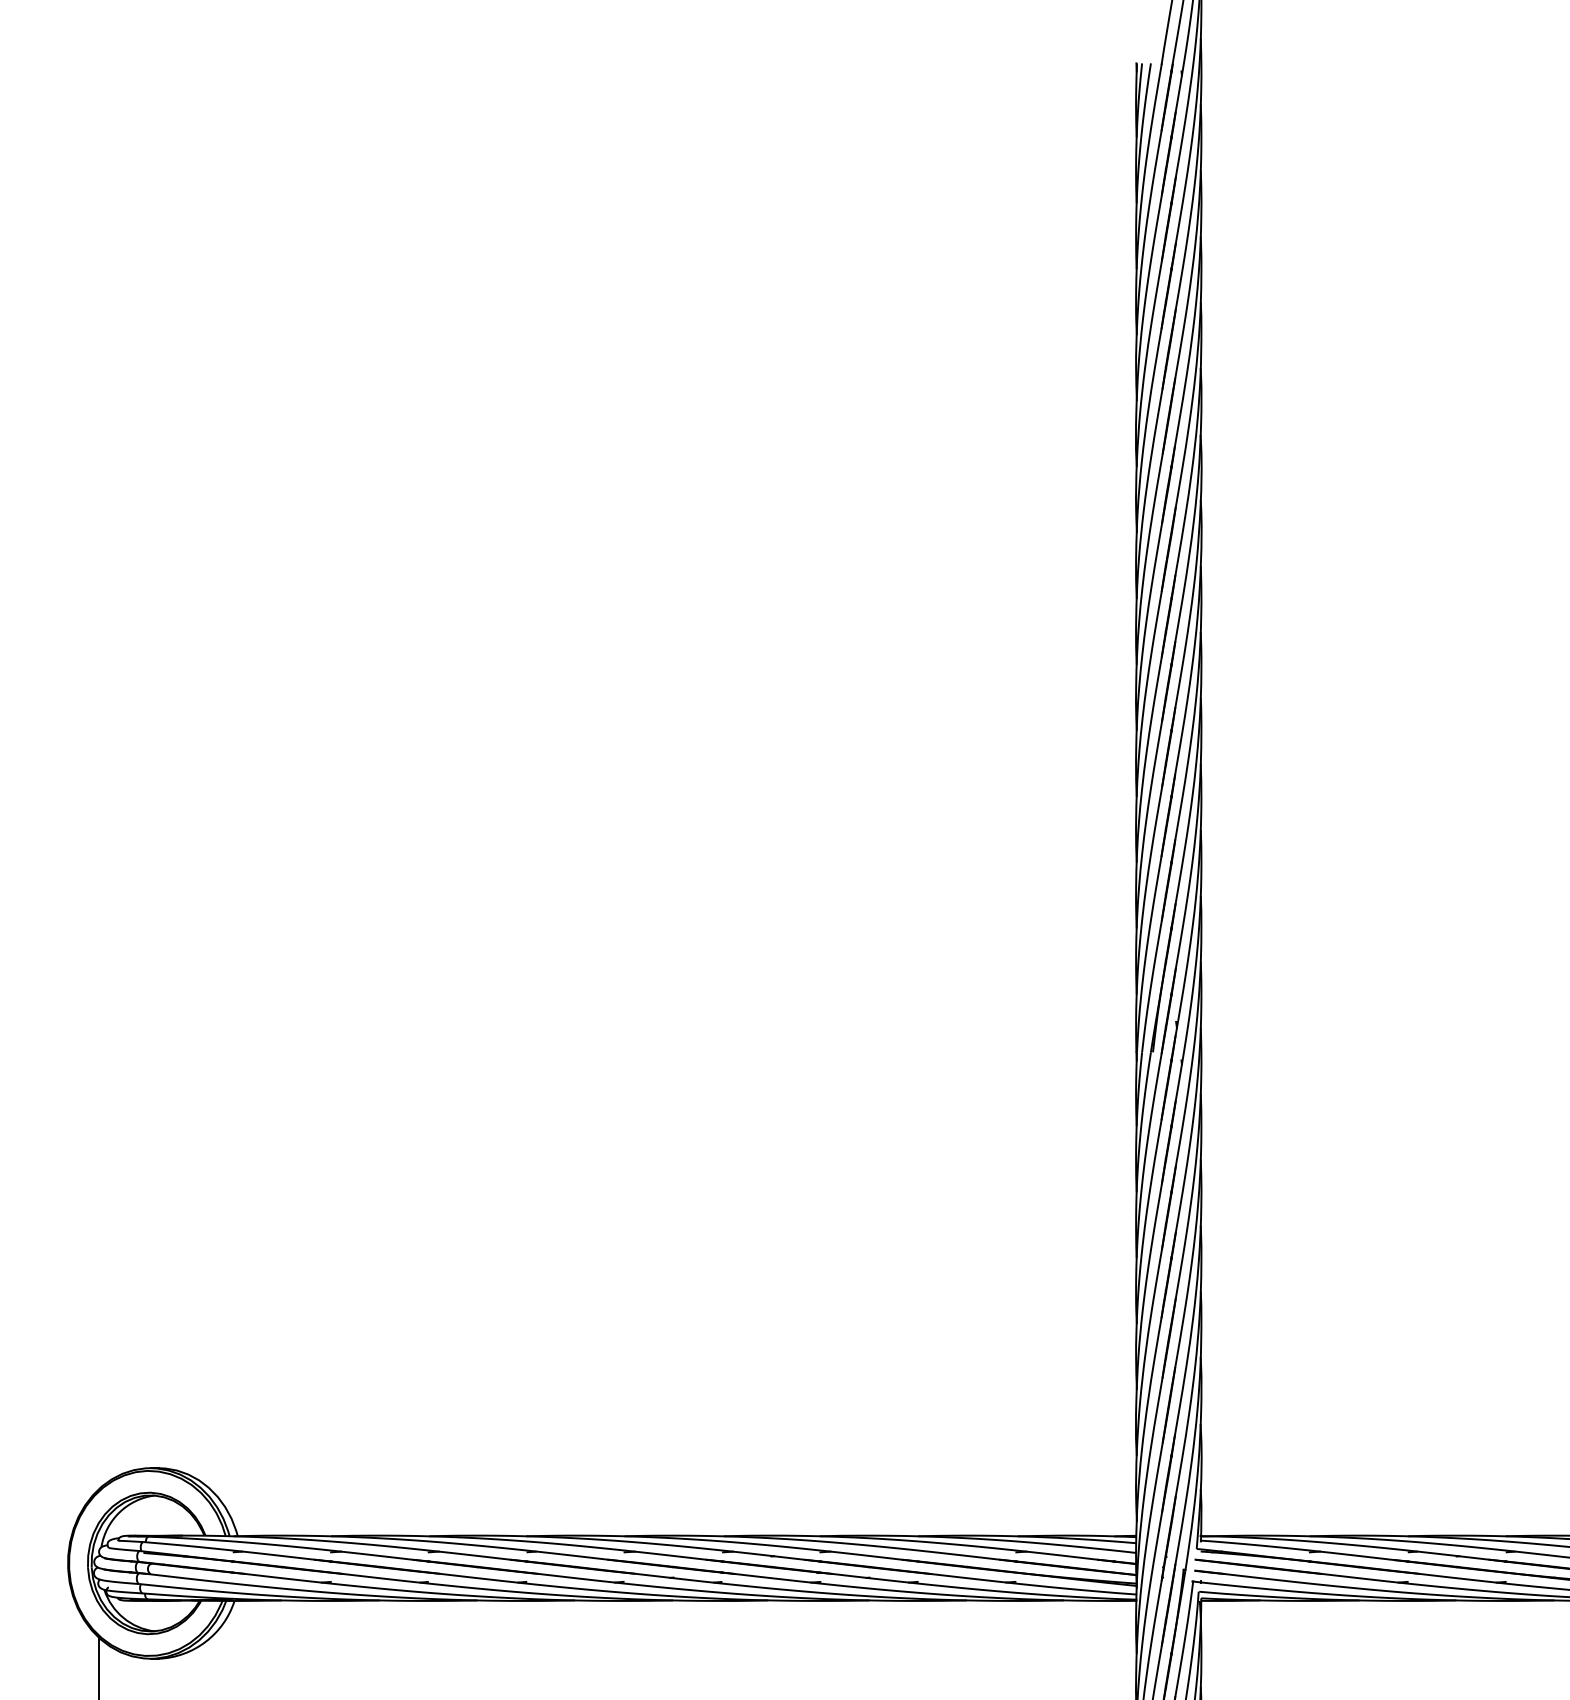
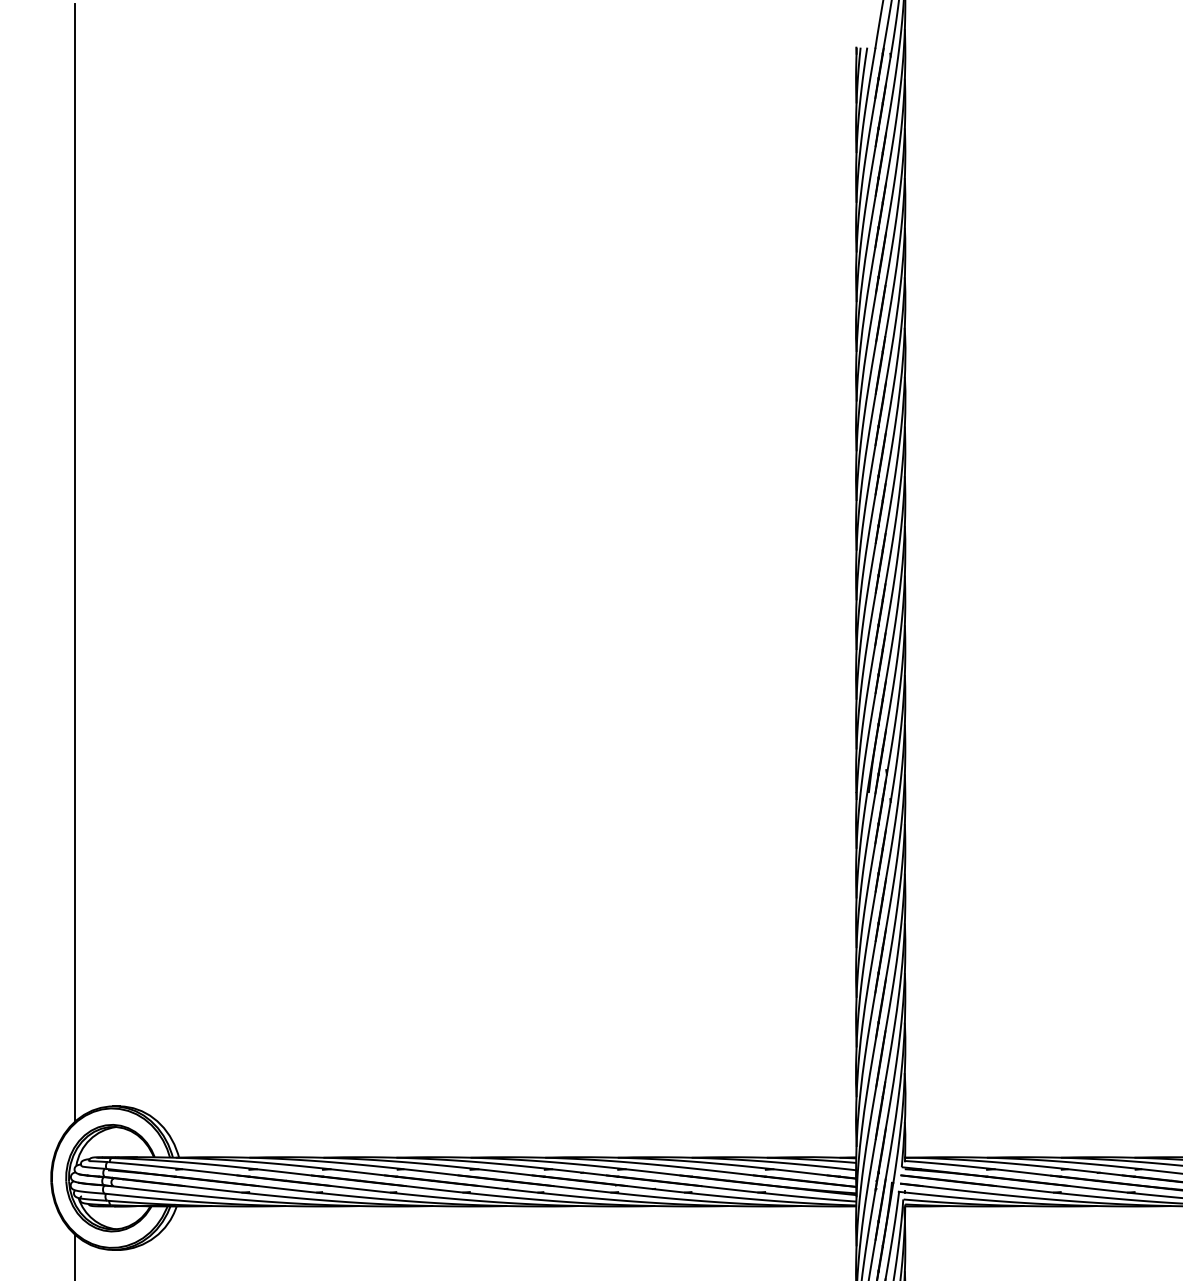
line: (98, 746) -> (74, 562), added

